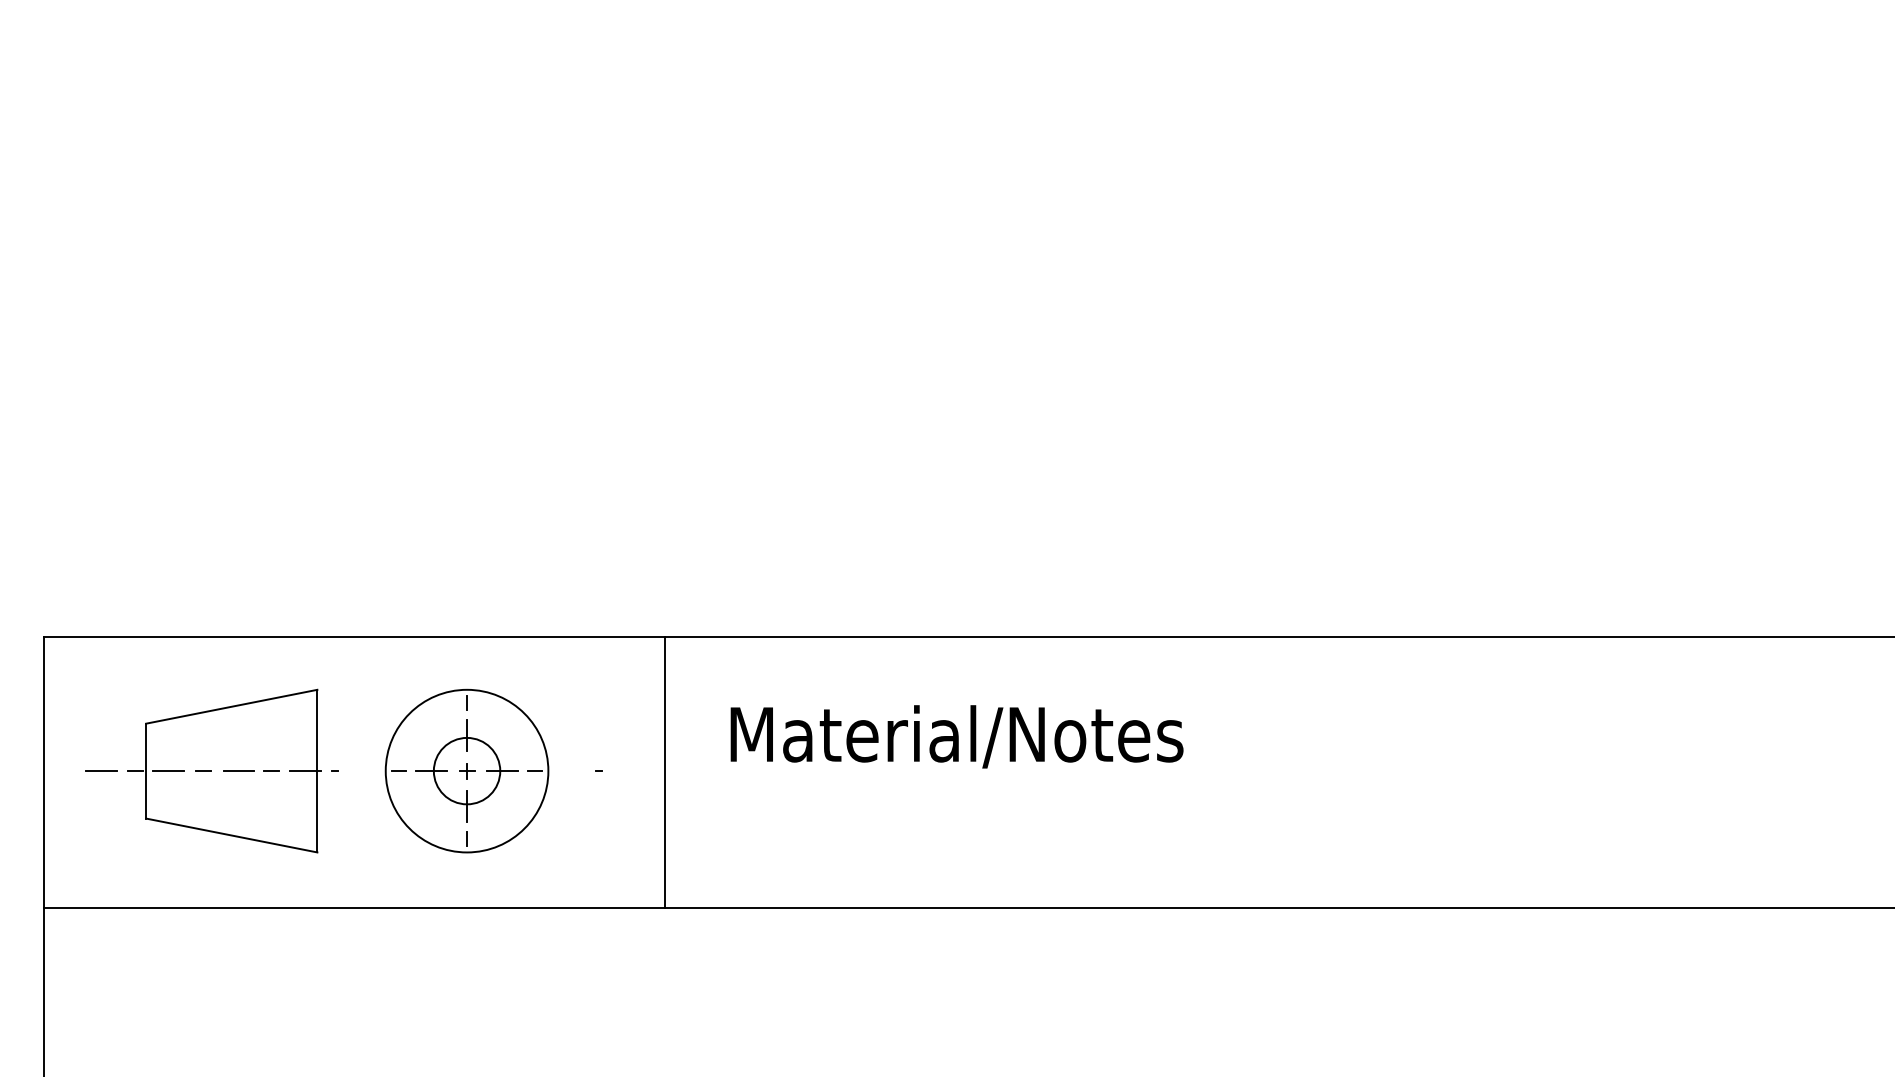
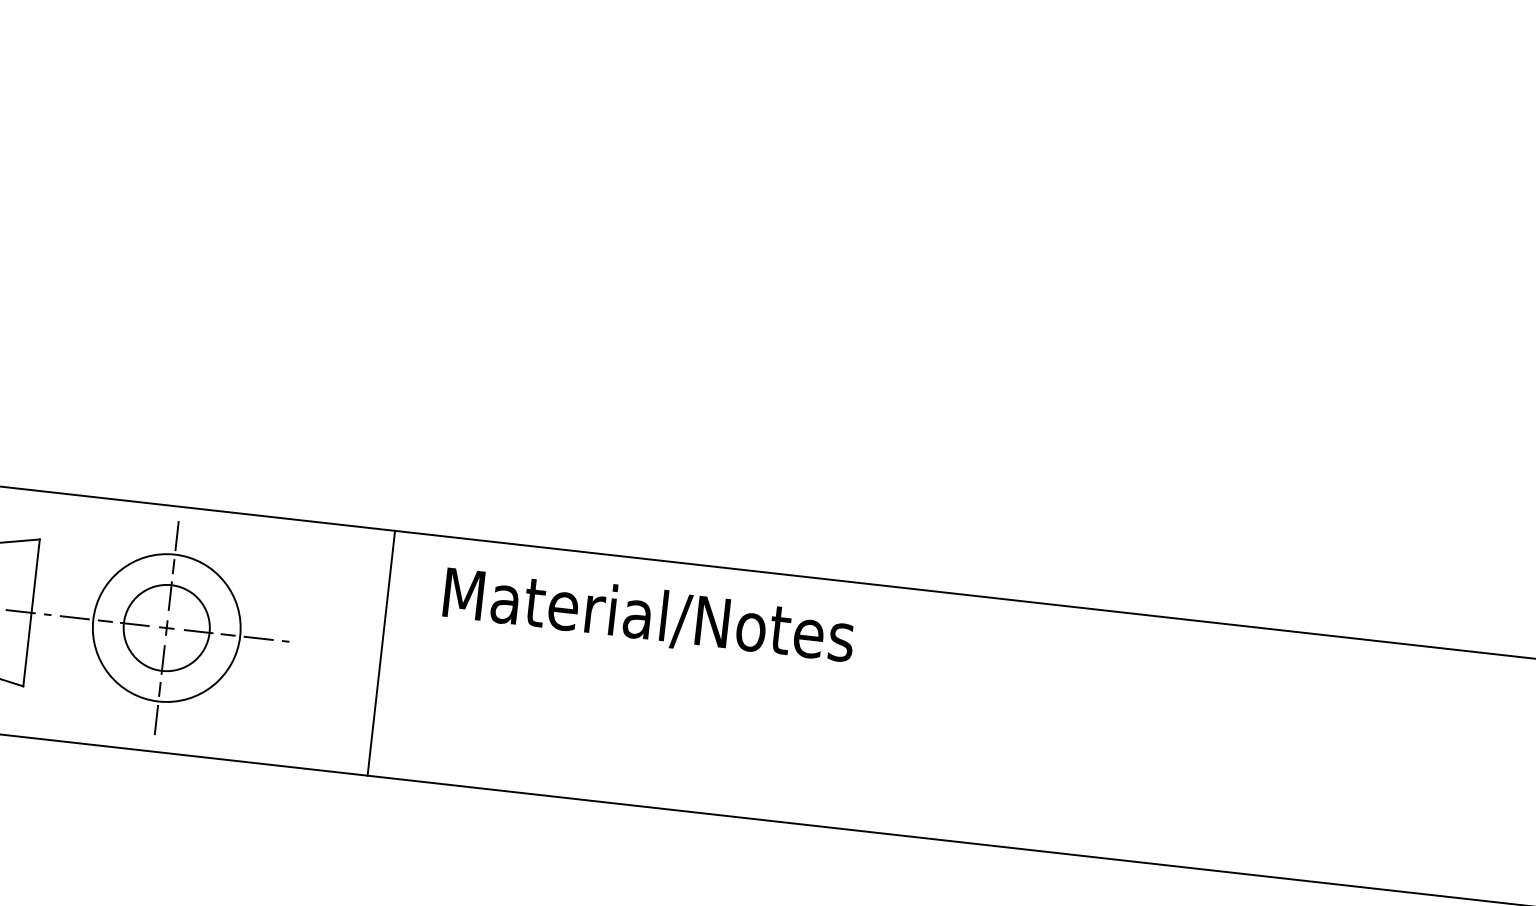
line: (467, 668) -> (177, 535), added
text: (956, 736) -> (648, 616), moved
circle: (466, 770) -> (166, 627), size x1.43
line: (364, 771) -> (74, 618), added
line: (568, 771) -> (258, 638), added
line: (664, 771) -> (381, 652), moved
line: (467, 872) -> (156, 719), added

